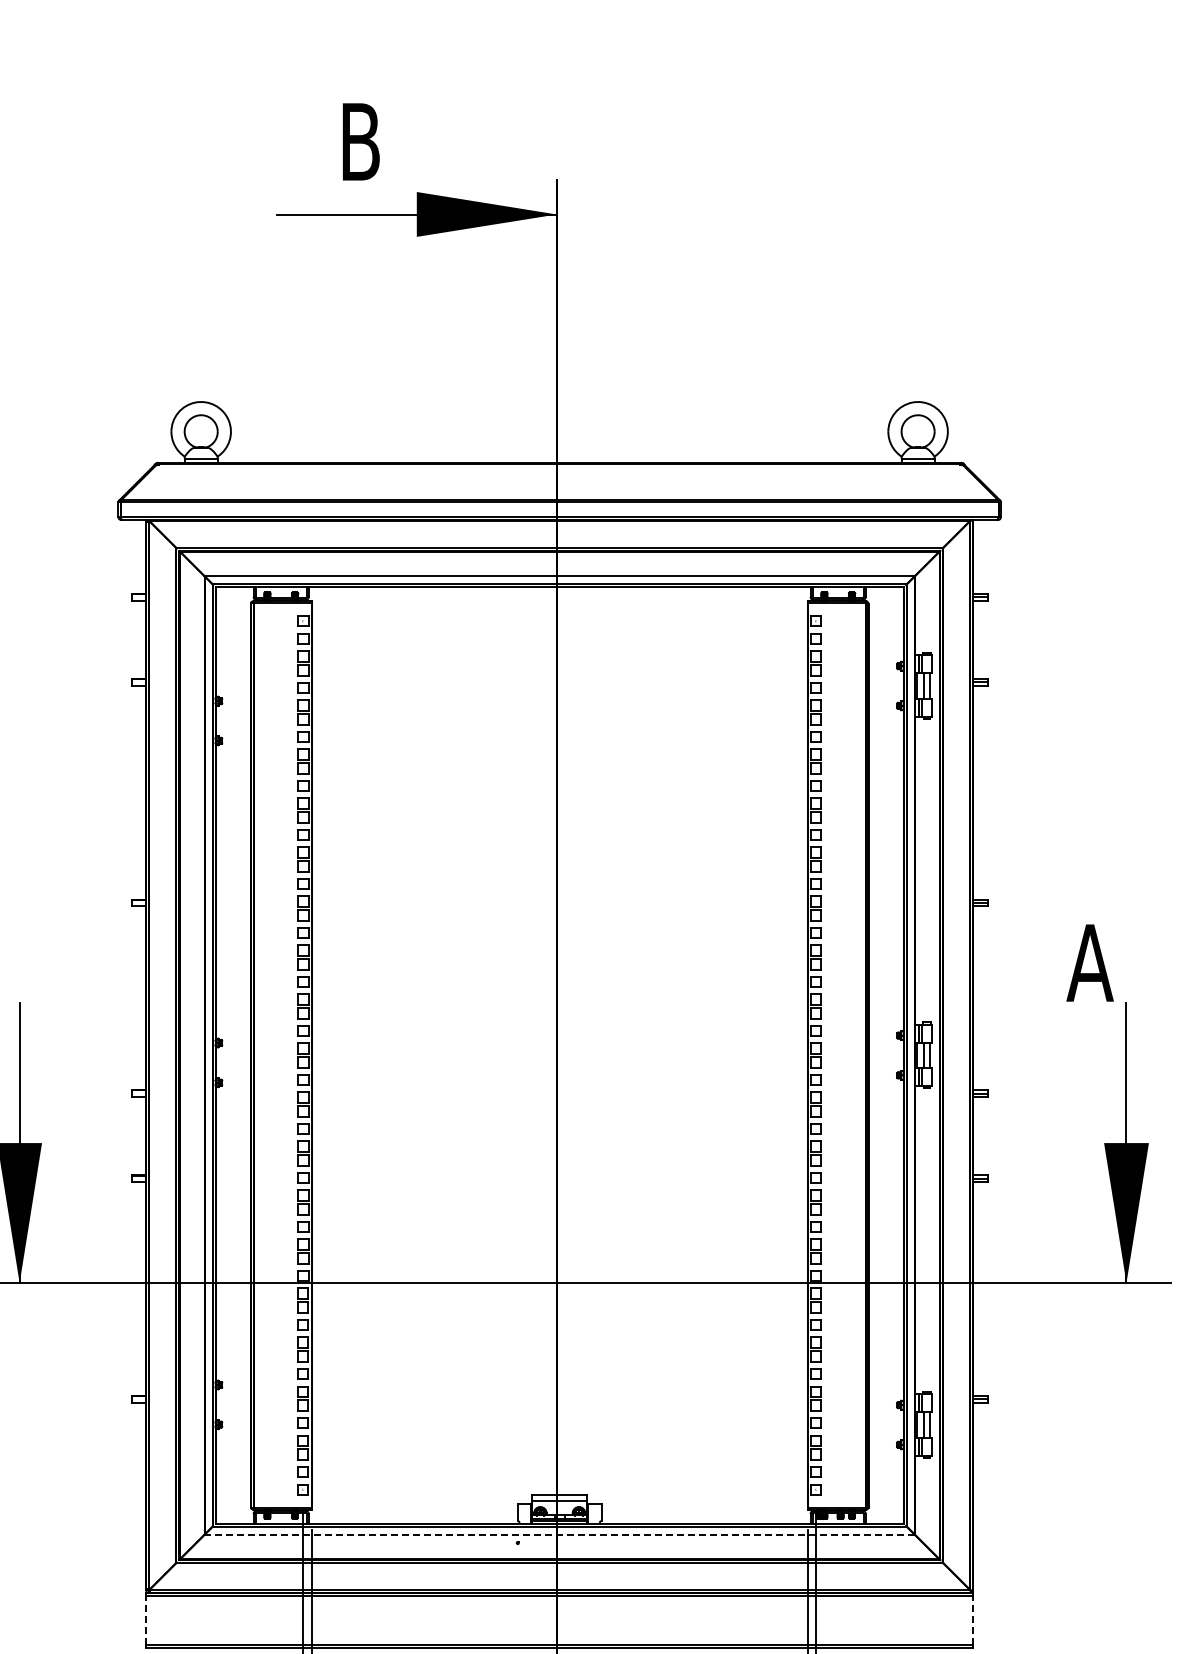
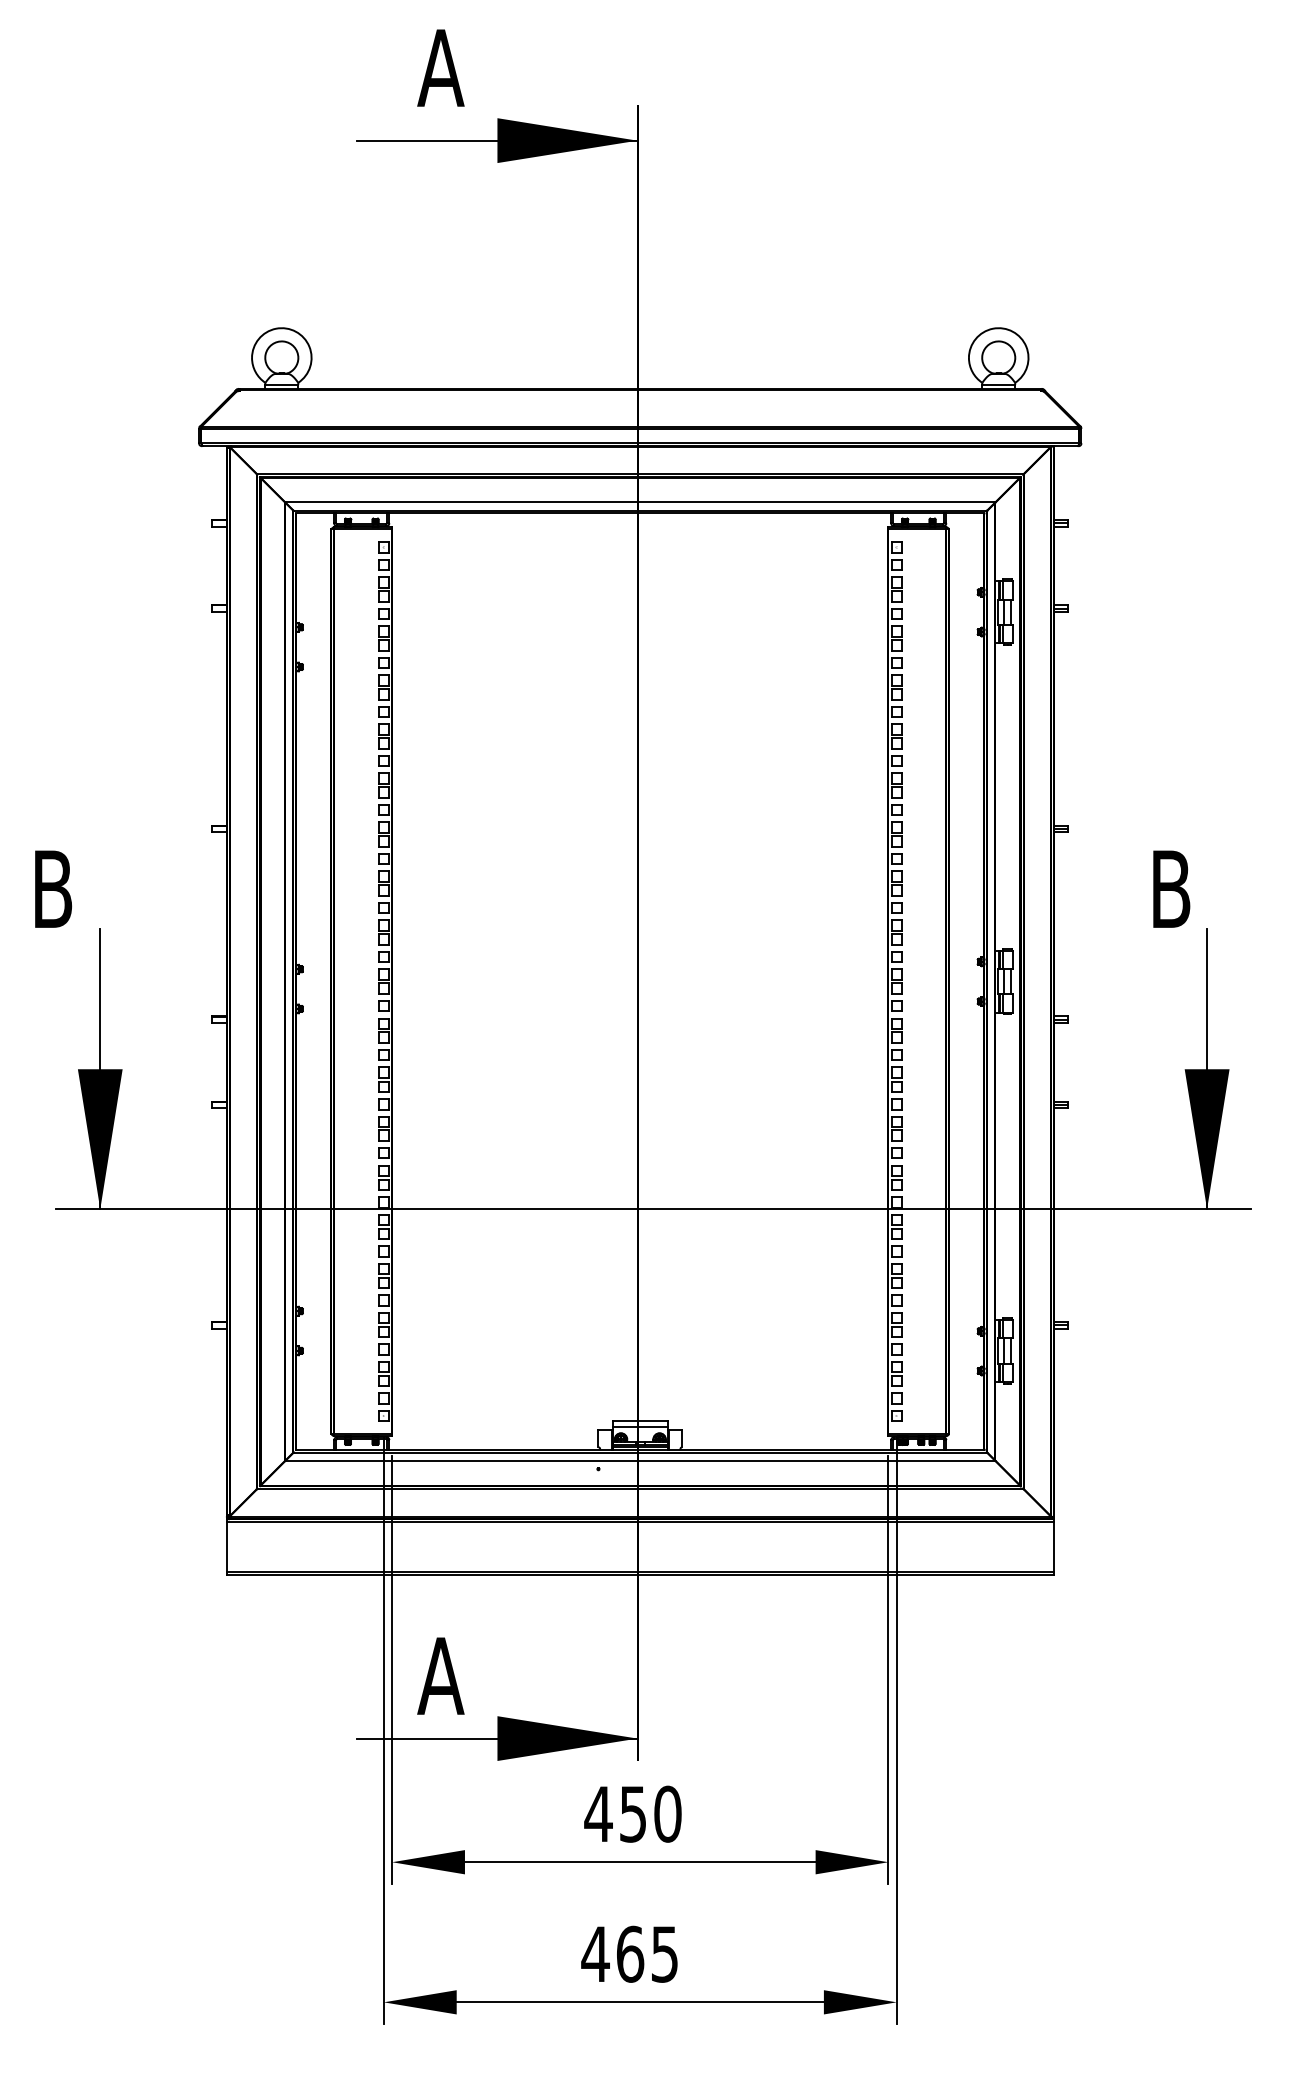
text: (359, 141) -> (440, 67), B -> A
text: (1089, 962) -> (1170, 888), A -> B
line: (559, 1534) -> (640, 1460), dashed -> solid
line: (145, 1620) -> (226, 1546), dashed -> solid
line: (972, 1620) -> (1053, 1546), dashed -> solid

